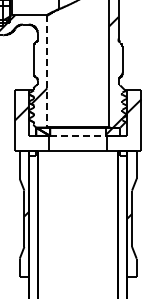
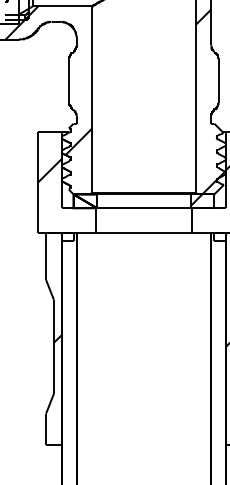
line: (47, 70) -> (92, 98), dashed -> solid
line: (78, 135) -> (144, 207), dashed -> solid

